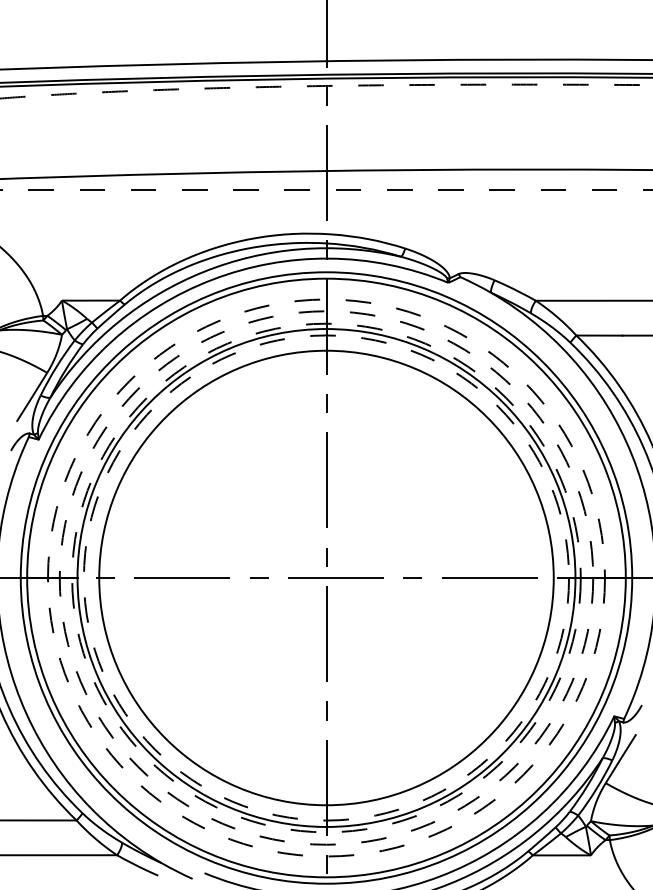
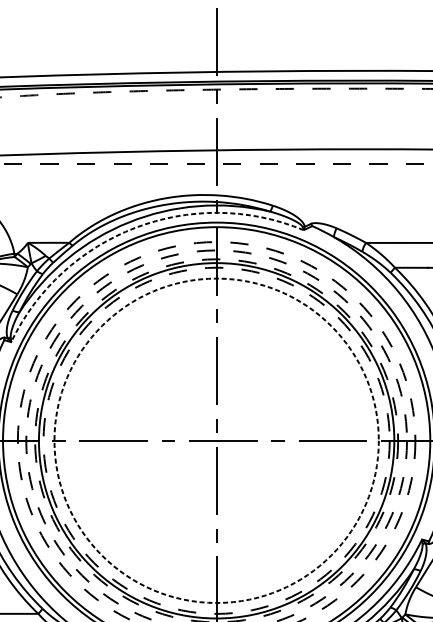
arc: (212, 279) -> (135, 227), solid -> dashed
circle: (326, 577) -> (216, 440), solid -> dashed

